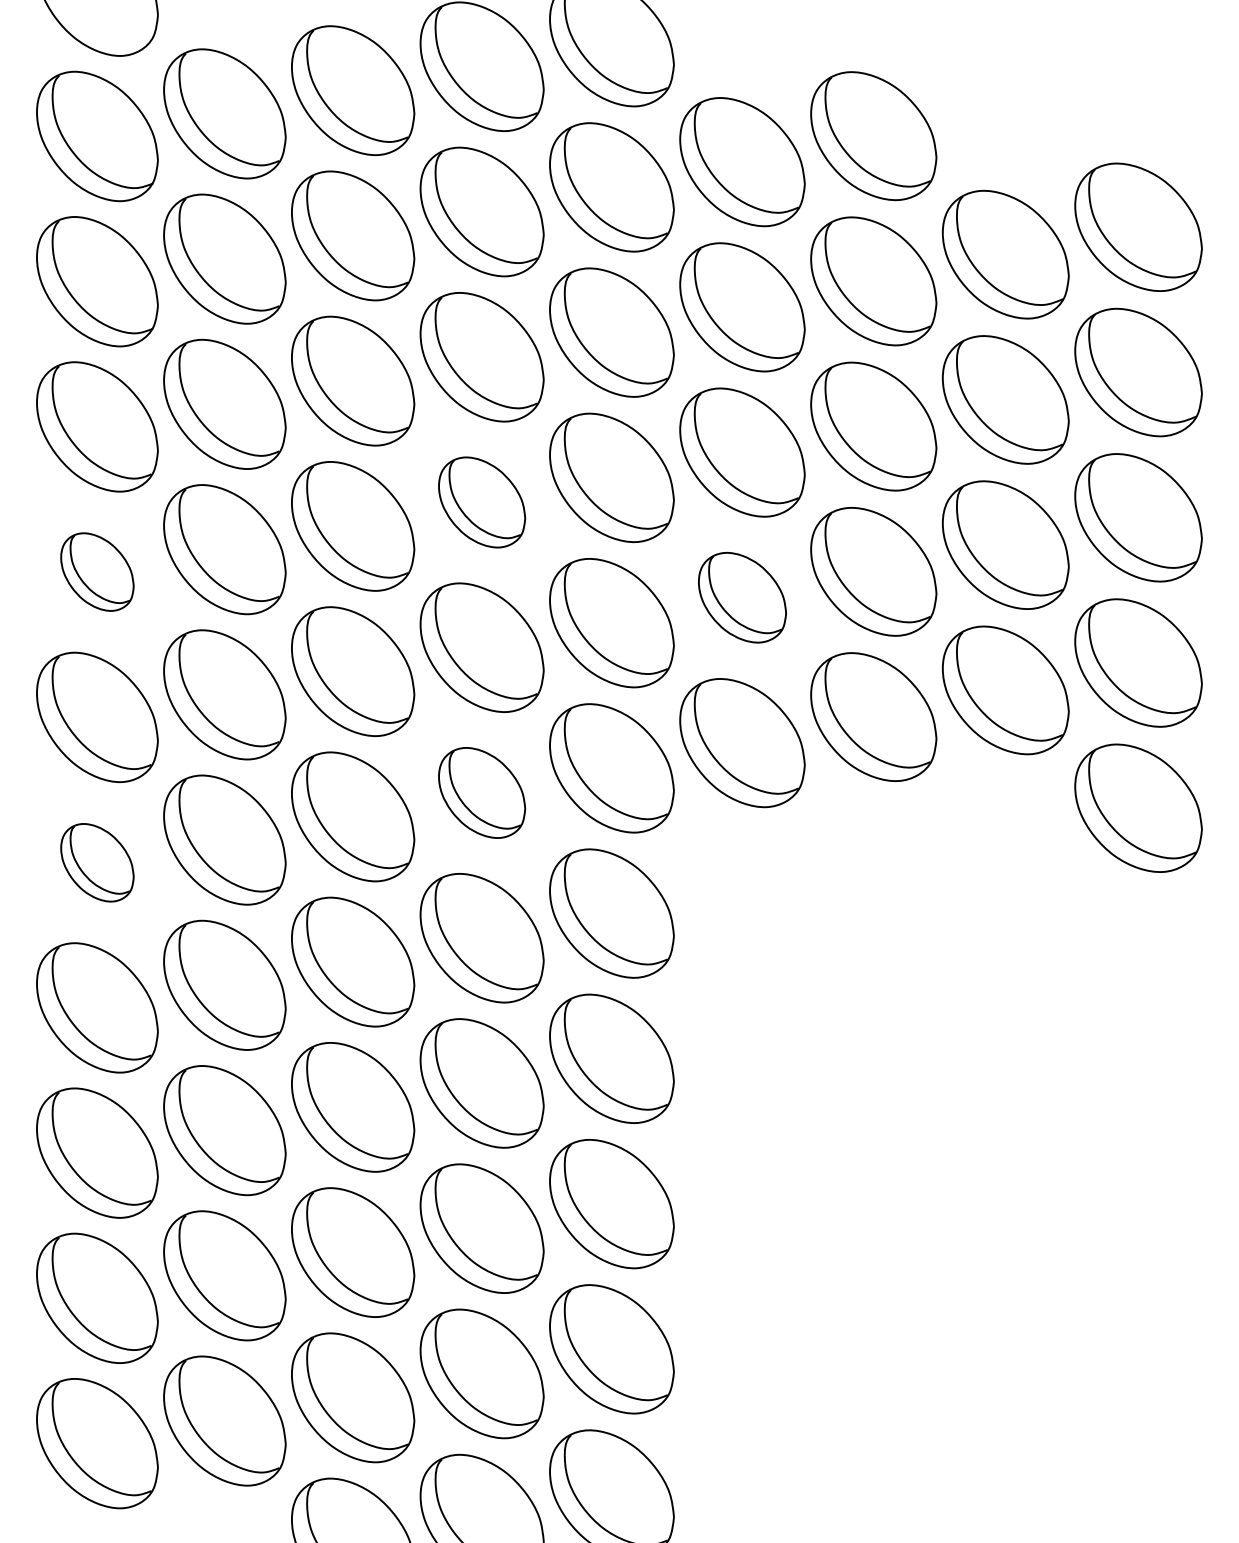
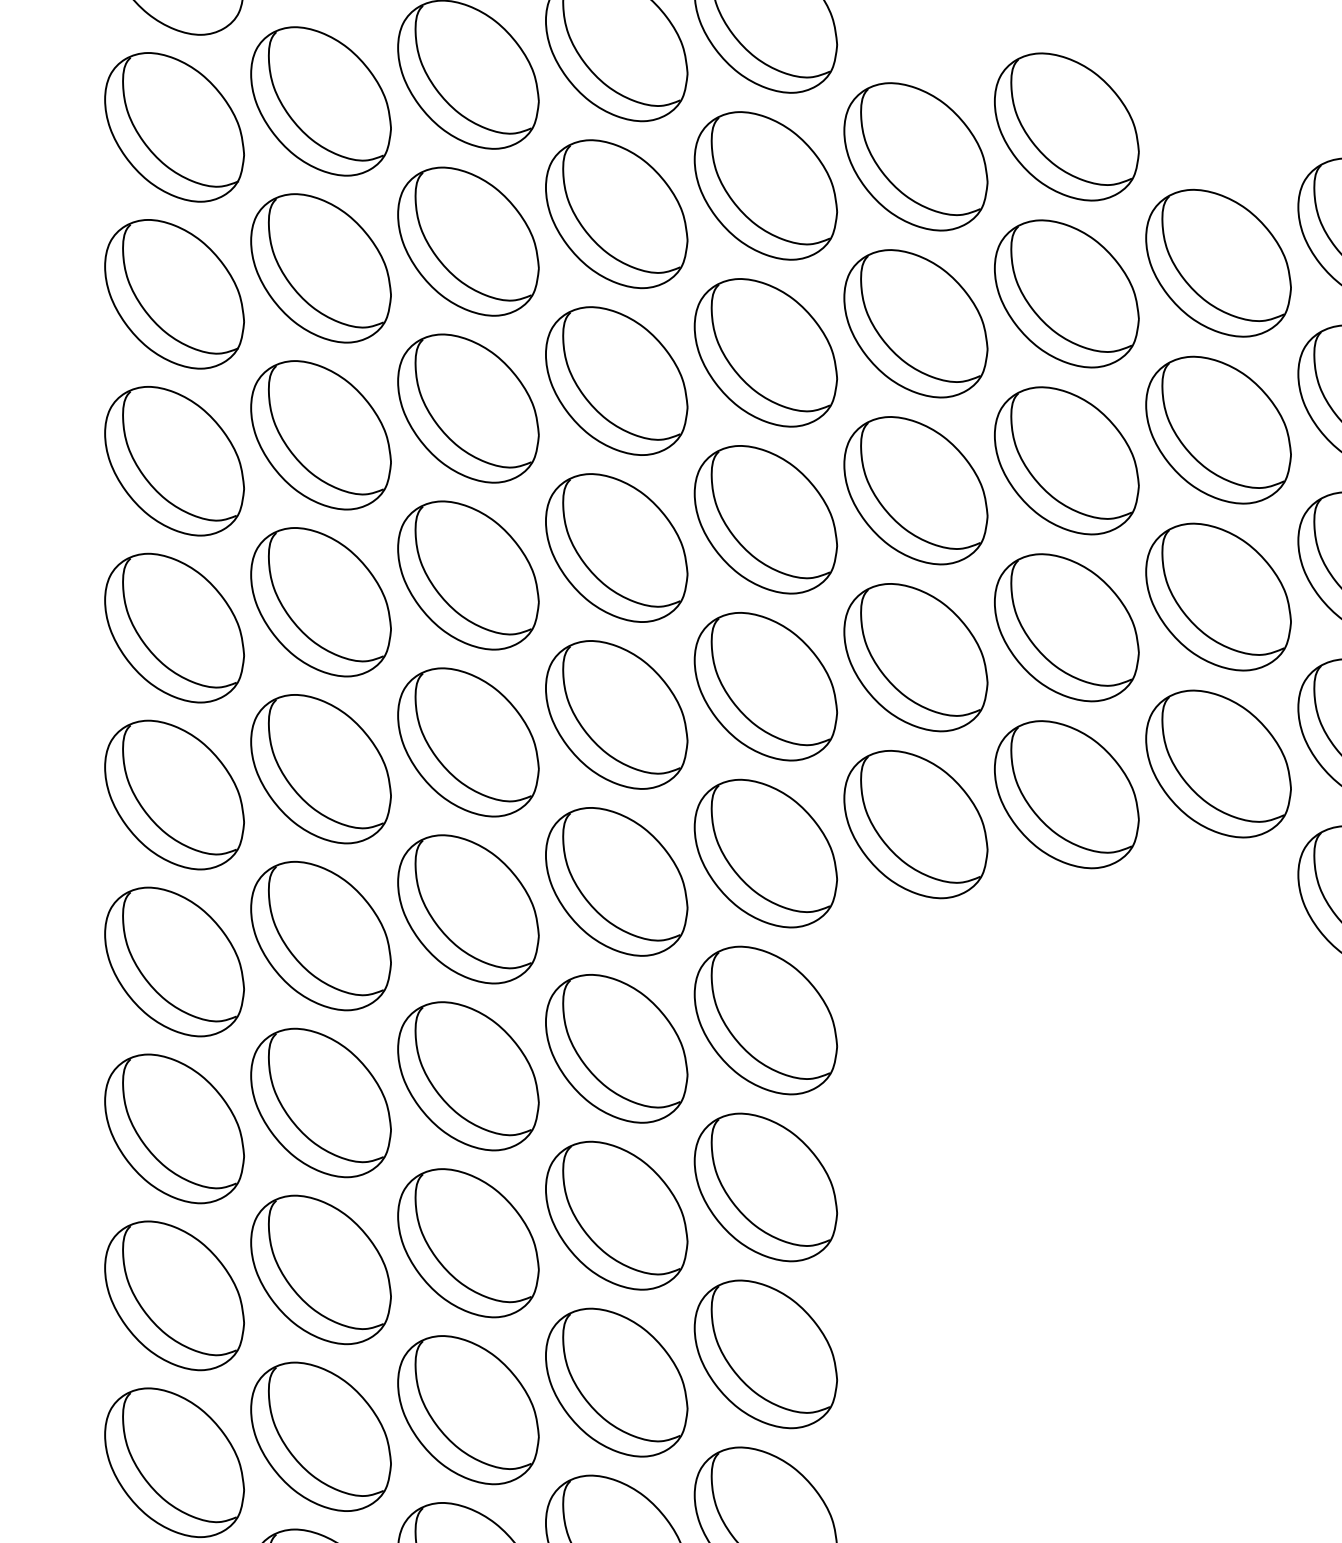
part: (481, 502) -> (615, 548), size x1.43
part: (97, 571) -> (174, 627), size x1.67
part: (742, 597) -> (915, 657), size x1.43
part: (481, 792) -> (615, 881), size x1.43
part: (97, 862) -> (174, 961), size x1.67

